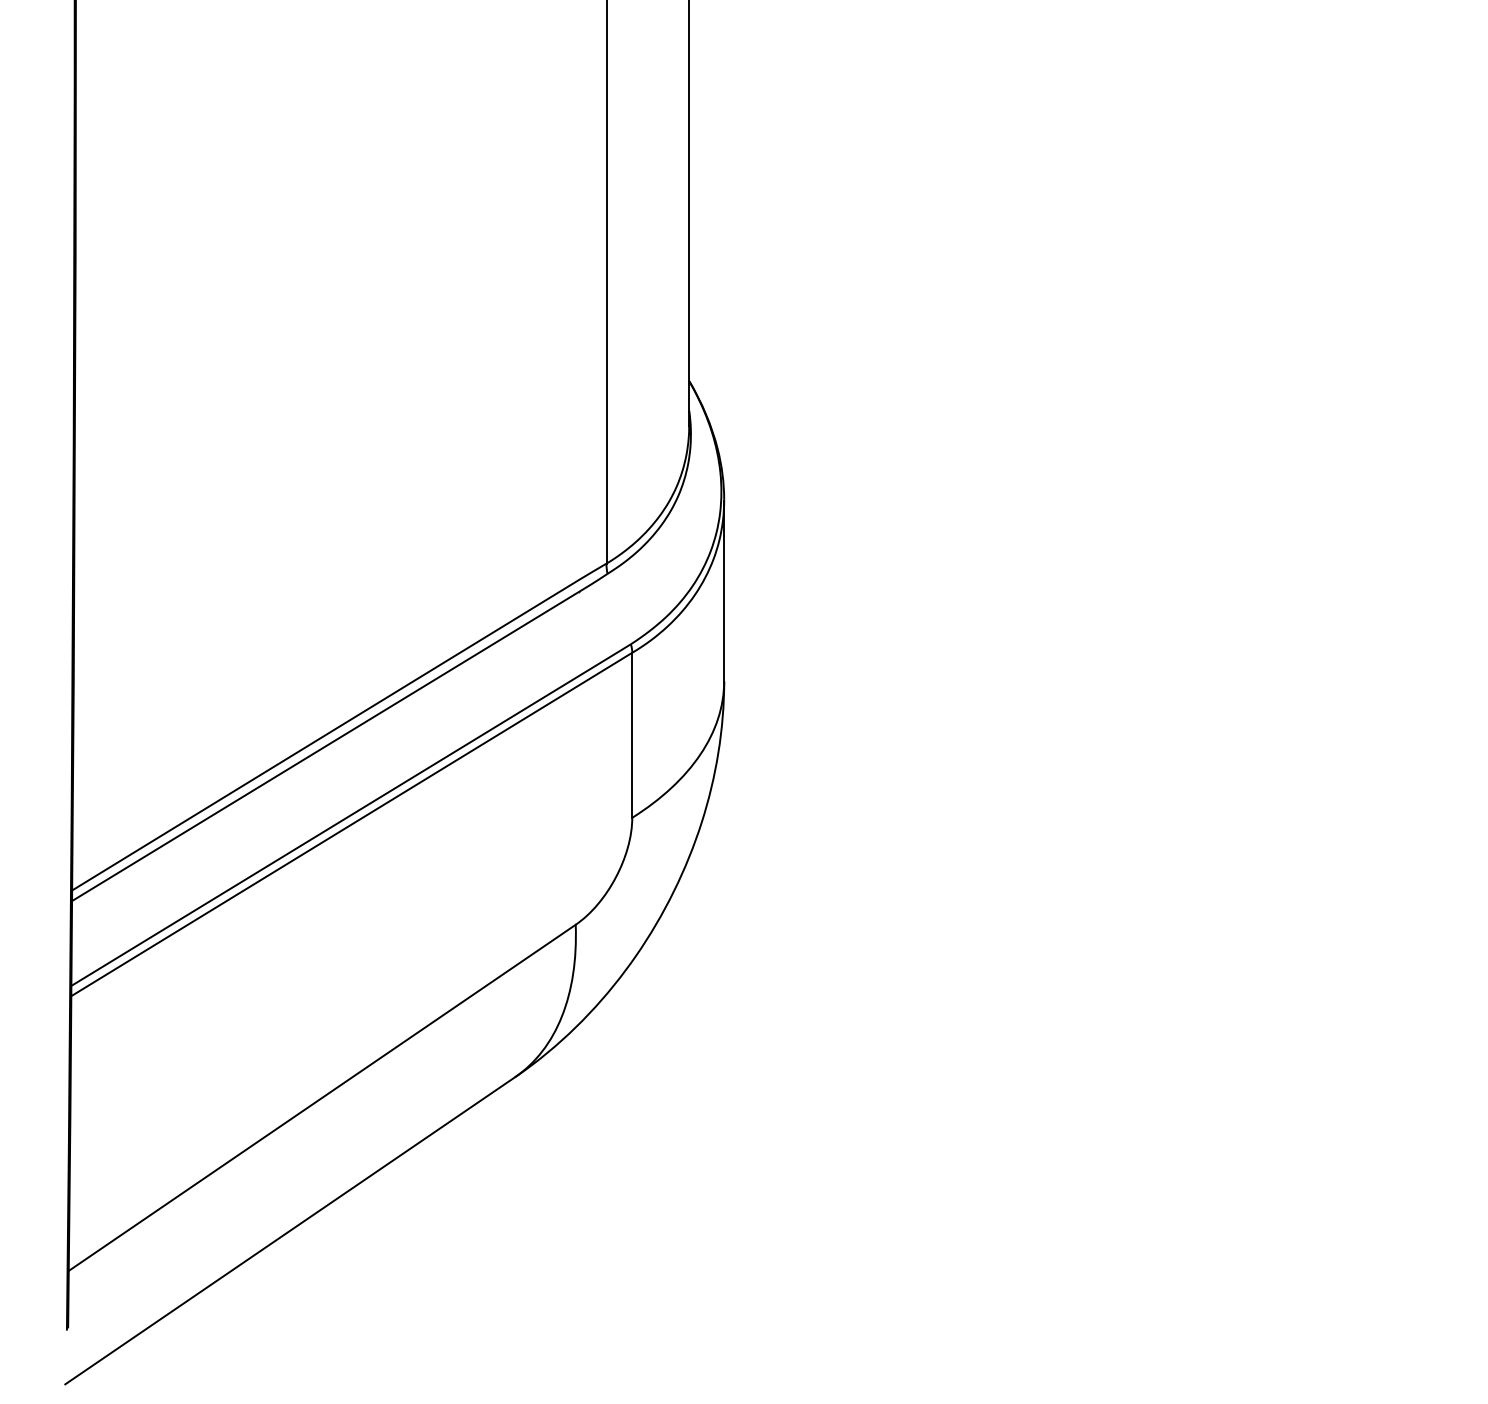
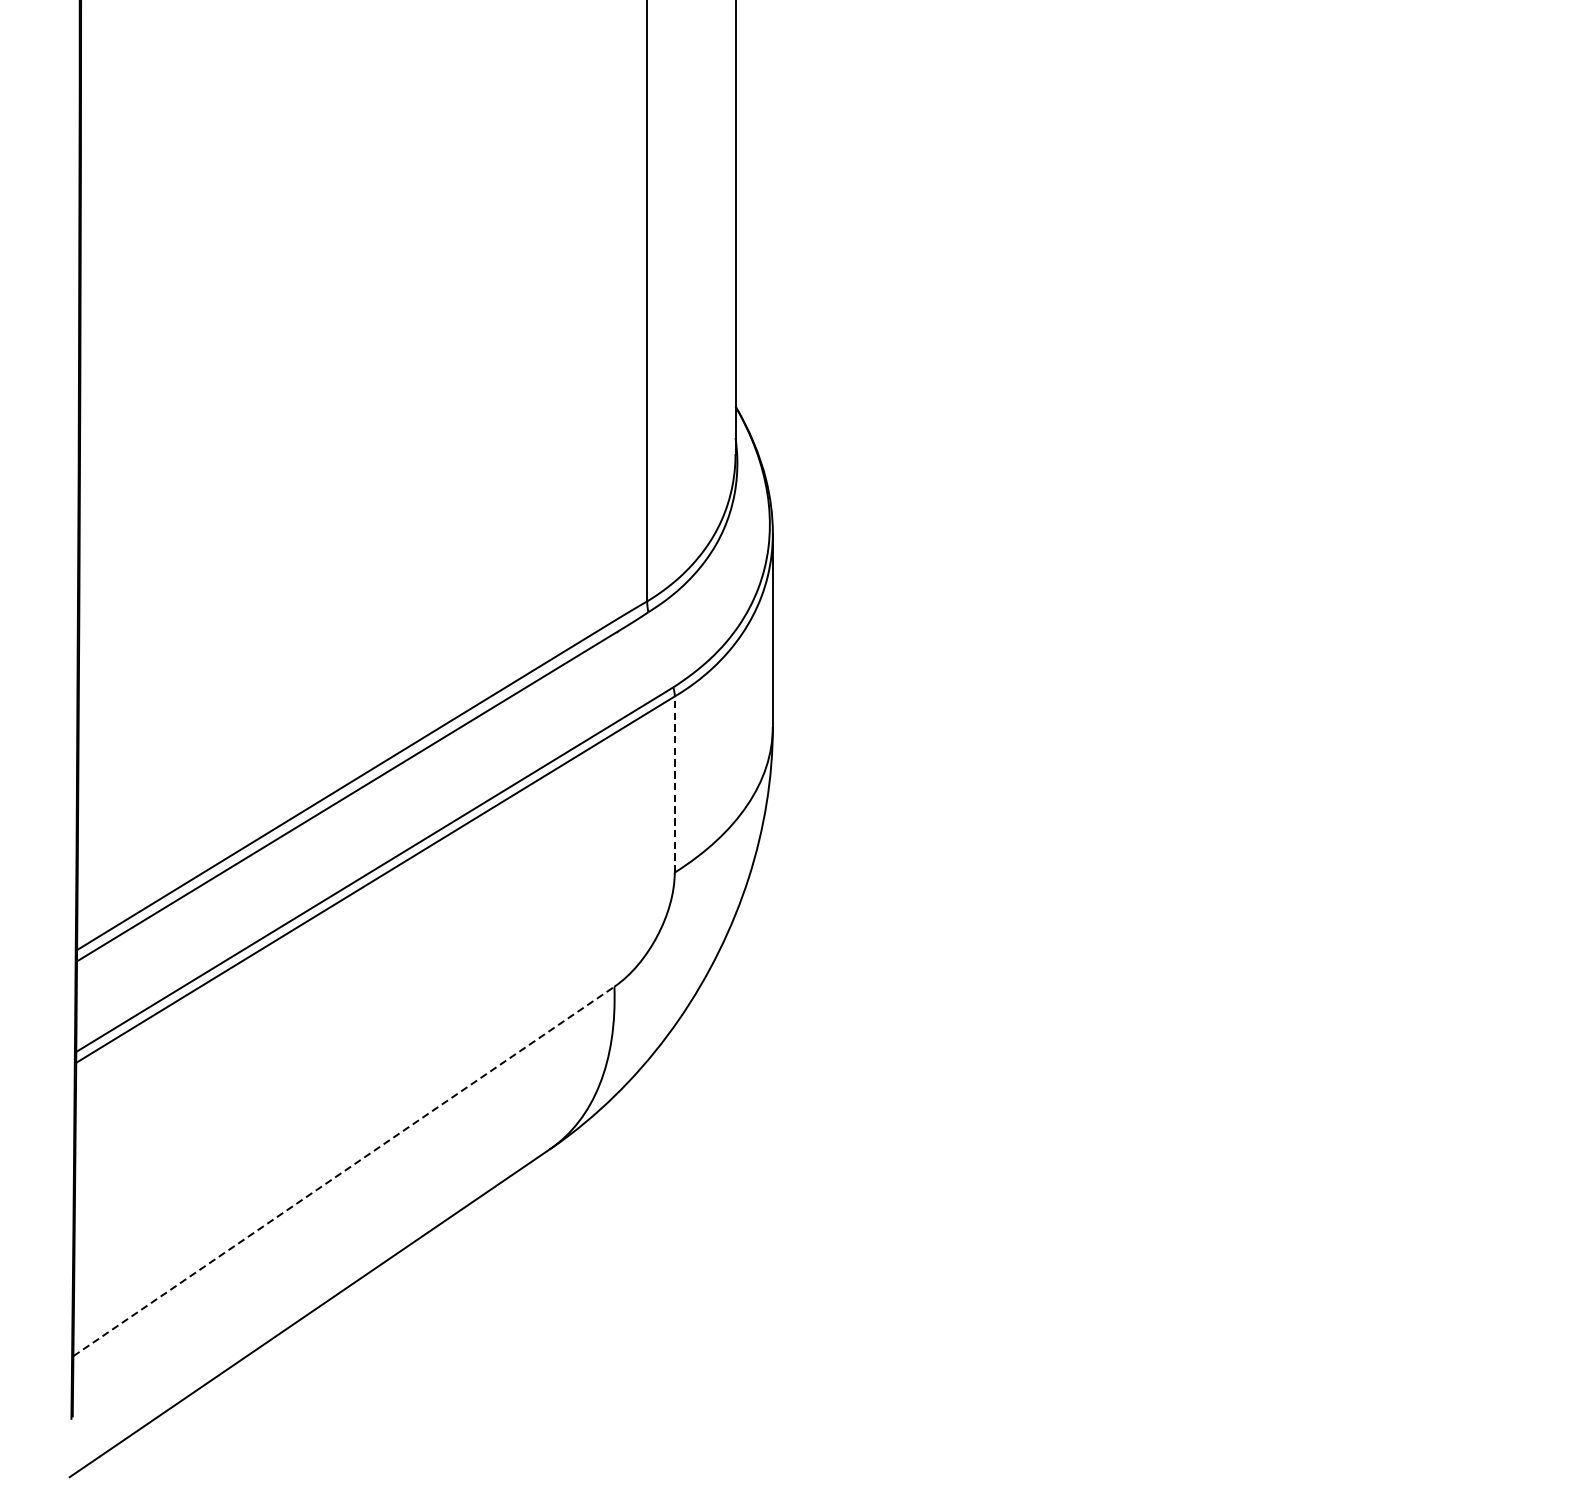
line: (632, 734) -> (675, 783), solid -> dashed
line: (322, 1097) -> (344, 1171), solid -> dashed

